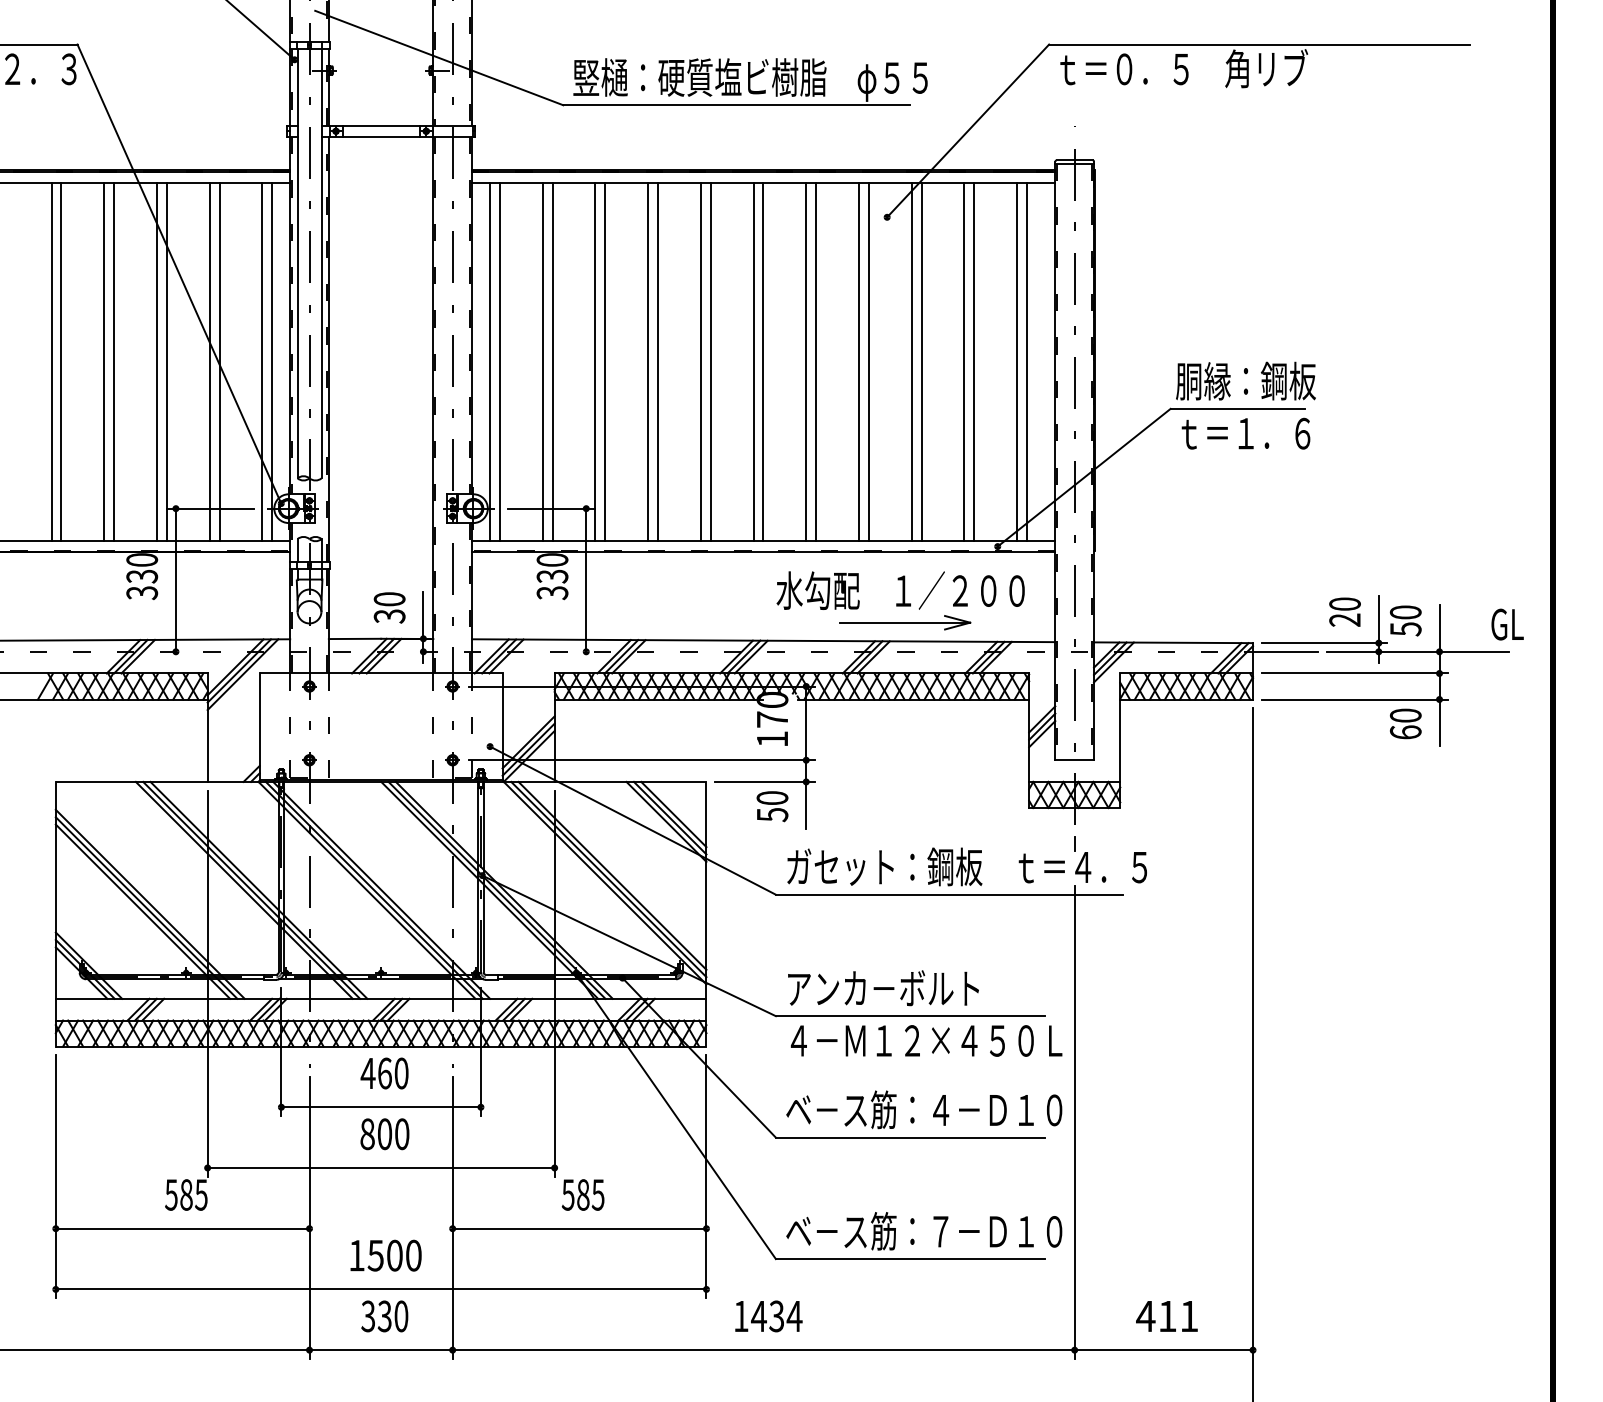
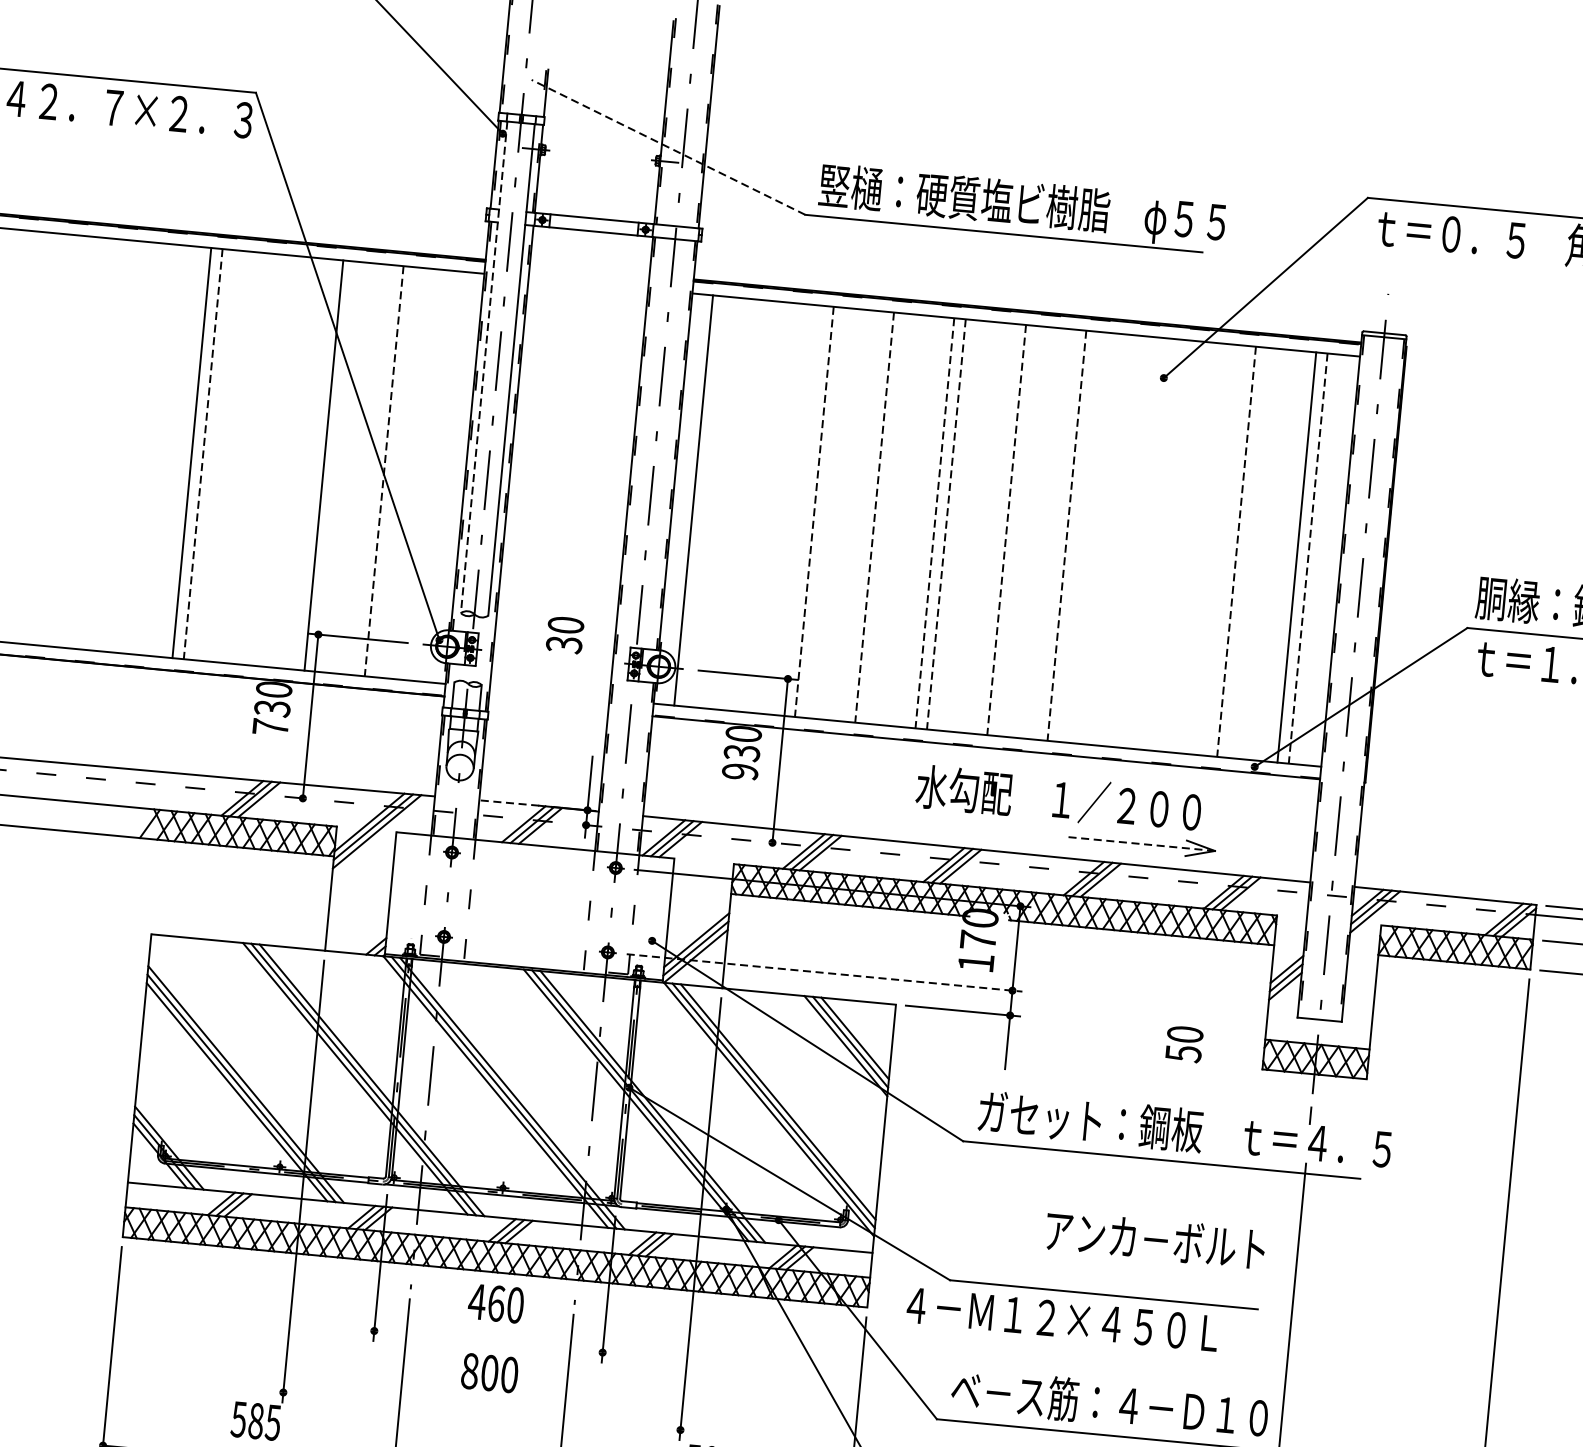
line: (439, 58) -> (668, 147), solid -> dashed
line: (297, 263) -> (484, 367), solid -> dashed
line: (104, 361) -> (252, 458), removed
line: (114, 361) -> (264, 459), removed
line: (156, 361) -> (312, 464), removed
line: (209, 361) -> (372, 469), removed
line: (262, 361) -> (433, 475), removed
line: (272, 361) -> (444, 476), removed
line: (500, 361) -> (705, 501), removed
line: (542, 361) -> (753, 505), removed
line: (552, 361) -> (765, 506), removed
line: (605, 361) -> (825, 512), removed
line: (658, 361) -> (886, 518), removed
line: (753, 361) -> (995, 528), removed
line: (806, 361) -> (1055, 534), removed
line: (858, 361) -> (1115, 540), removed
line: (868, 361) -> (1126, 541), removed
line: (911, 361) -> (1176, 545), removed
line: (921, 361) -> (1187, 546), removed
line: (974, 361) -> (1248, 552), removed
line: (61, 362) -> (203, 454), solid -> dashed
line: (219, 362) -> (384, 472), solid -> dashed
line: (595, 362) -> (814, 512), solid -> dashed
line: (648, 362) -> (875, 518), solid -> dashed
line: (700, 362) -> (934, 524), solid -> dashed
line: (710, 362) -> (945, 525), solid -> dashed
line: (763, 362) -> (1006, 530), solid -> dashed
line: (816, 362) -> (1067, 536), solid -> dashed
line: (964, 362) -> (1236, 552), solid -> dashed
line: (1026, 362) -> (1307, 559), solid -> dashed
text: (900, 590) -> (1058, 799), moved
text: (142, 593) -> (270, 728), 330 -> 730
text: (552, 593) -> (740, 772), 330 -> 930
text: (389, 607) -> (564, 634), moved
line: (904, 622) -> (1139, 843), solid -> dashed
line: (354, 638) -> (508, 802), solid -> dashed
line: (642, 760) -> (825, 973), solid -> dashed
text: (772, 806) -> (1184, 1044), moved
text: (883, 988) -> (1155, 1240), moved
text: (926, 1040) -> (1062, 1319), moved
line: (380, 1107) -> (487, 1342), removed
line: (380, 1167) -> (481, 1410), removed

